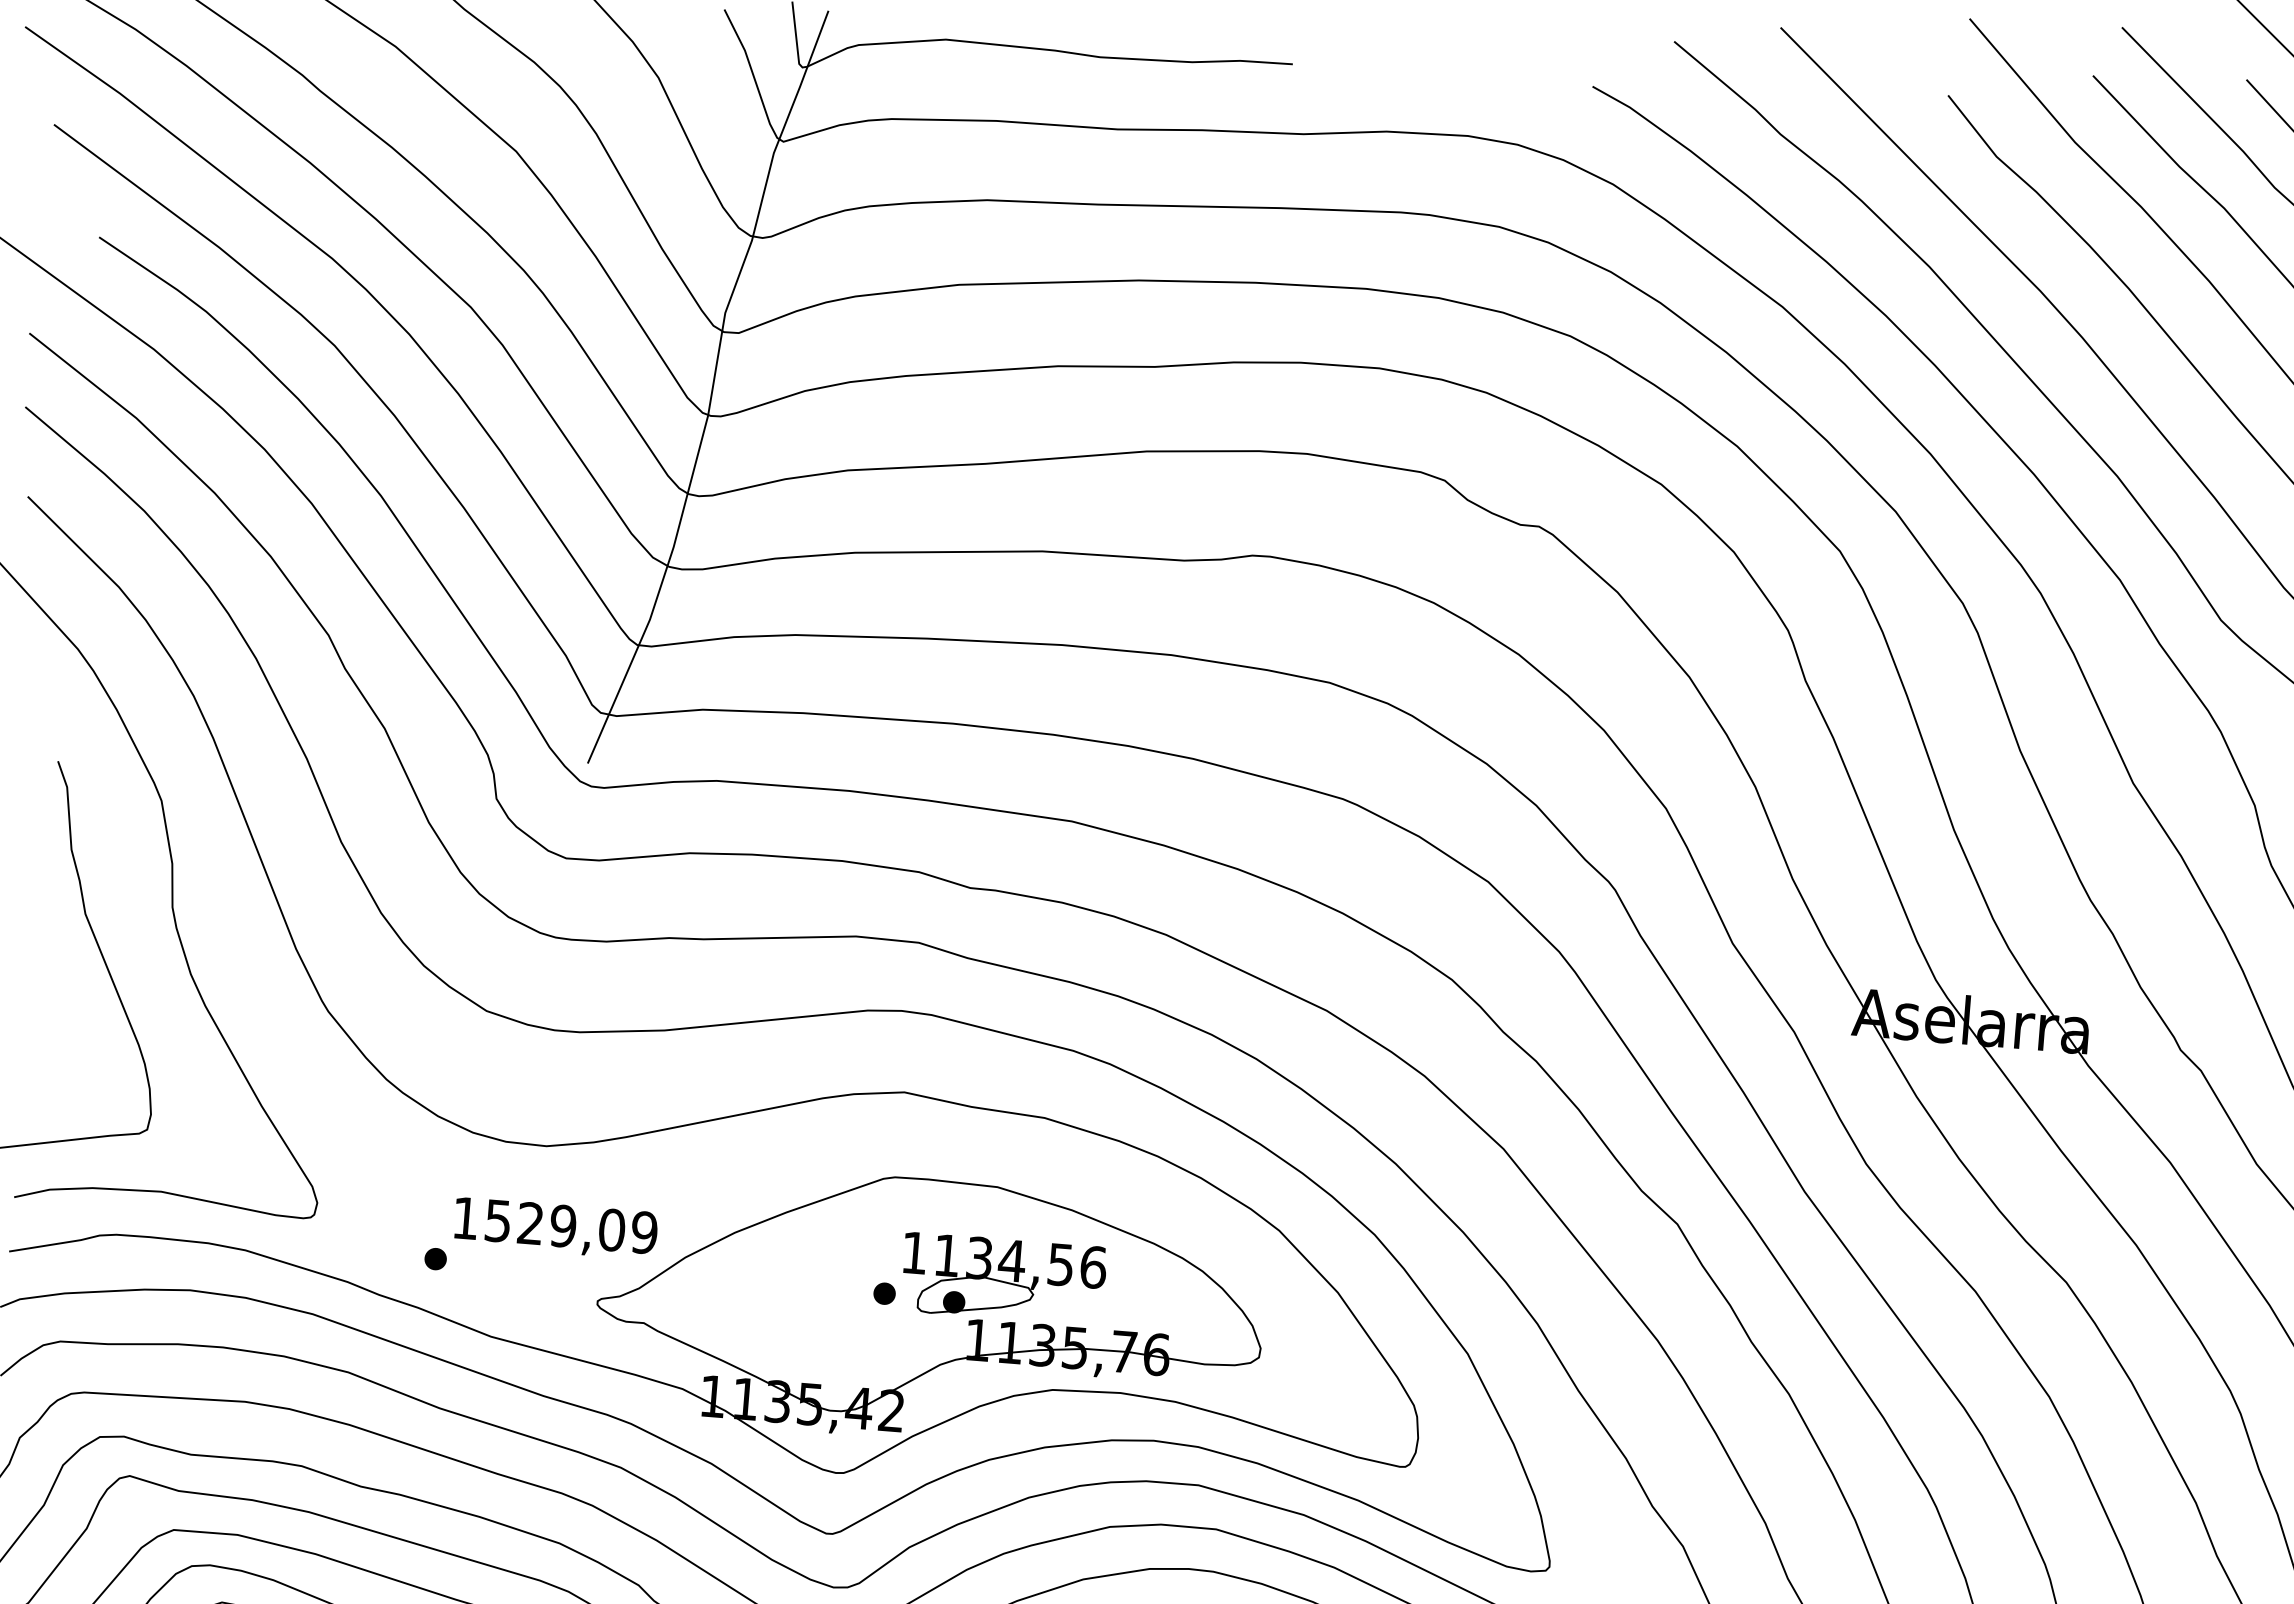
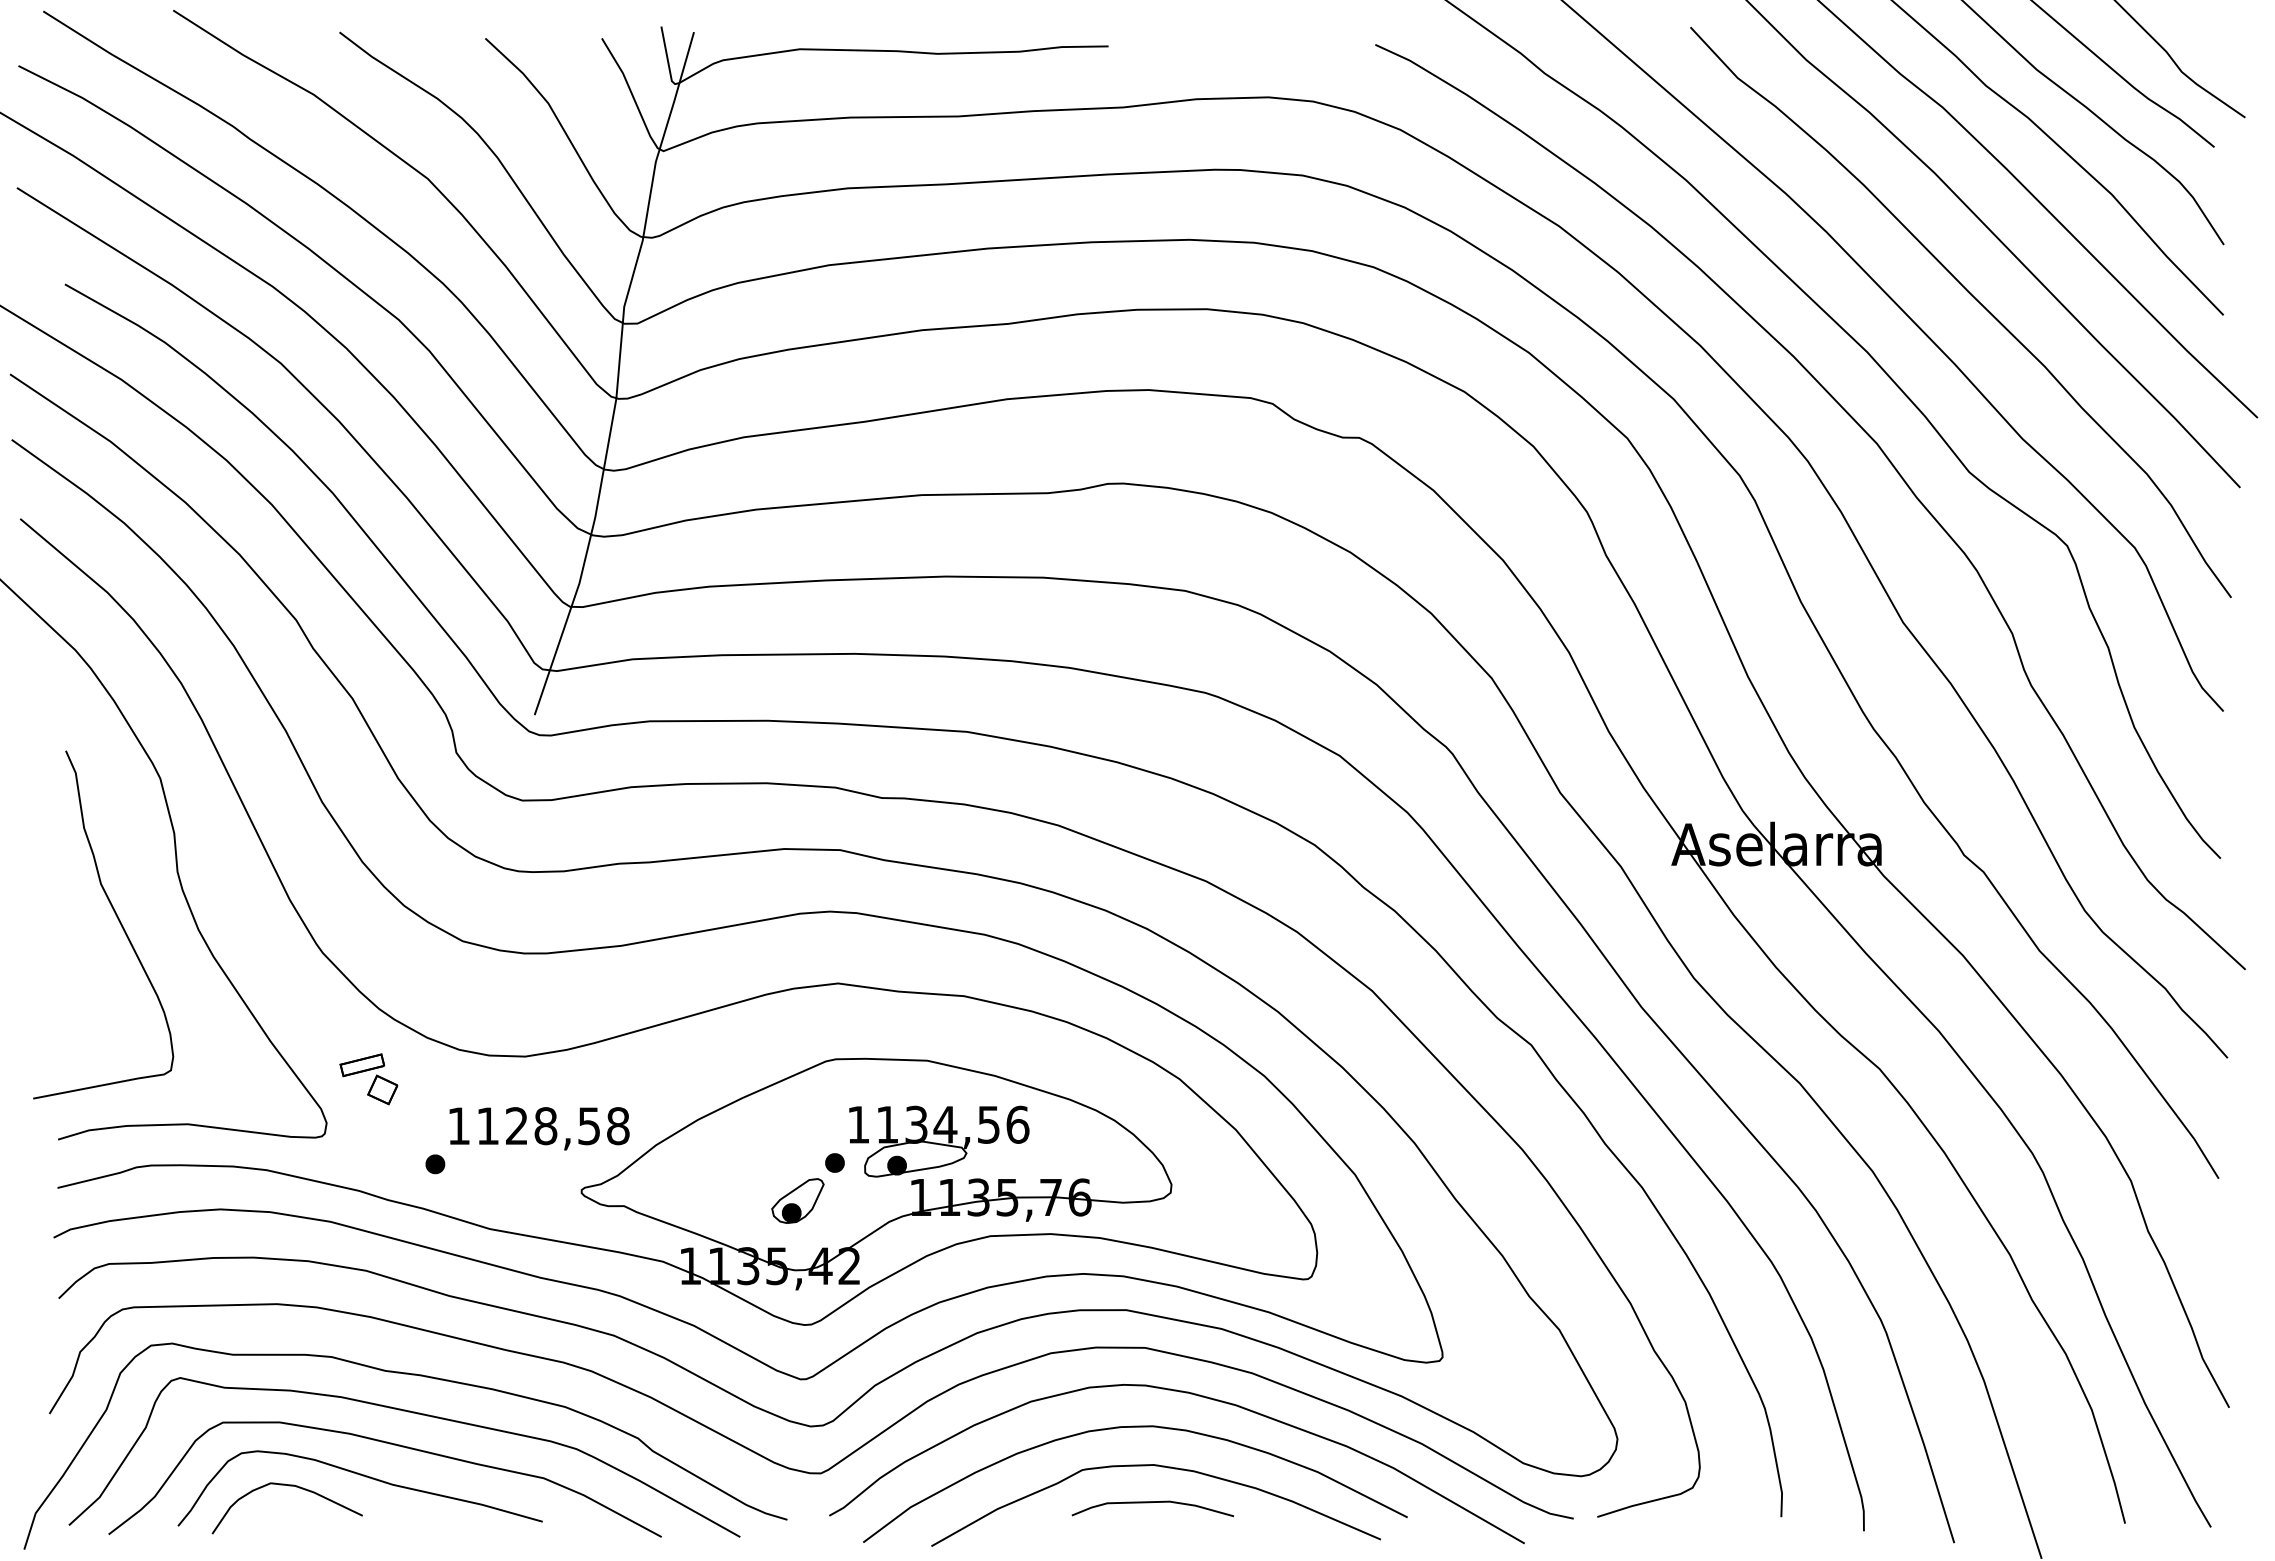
part: (368, 1157) -> (368, 1079), added
text: (571, 1227) -> (553, 1126), 1529,09 -> 1128,58
part: (839, 1332) -> (797, 1200), added

